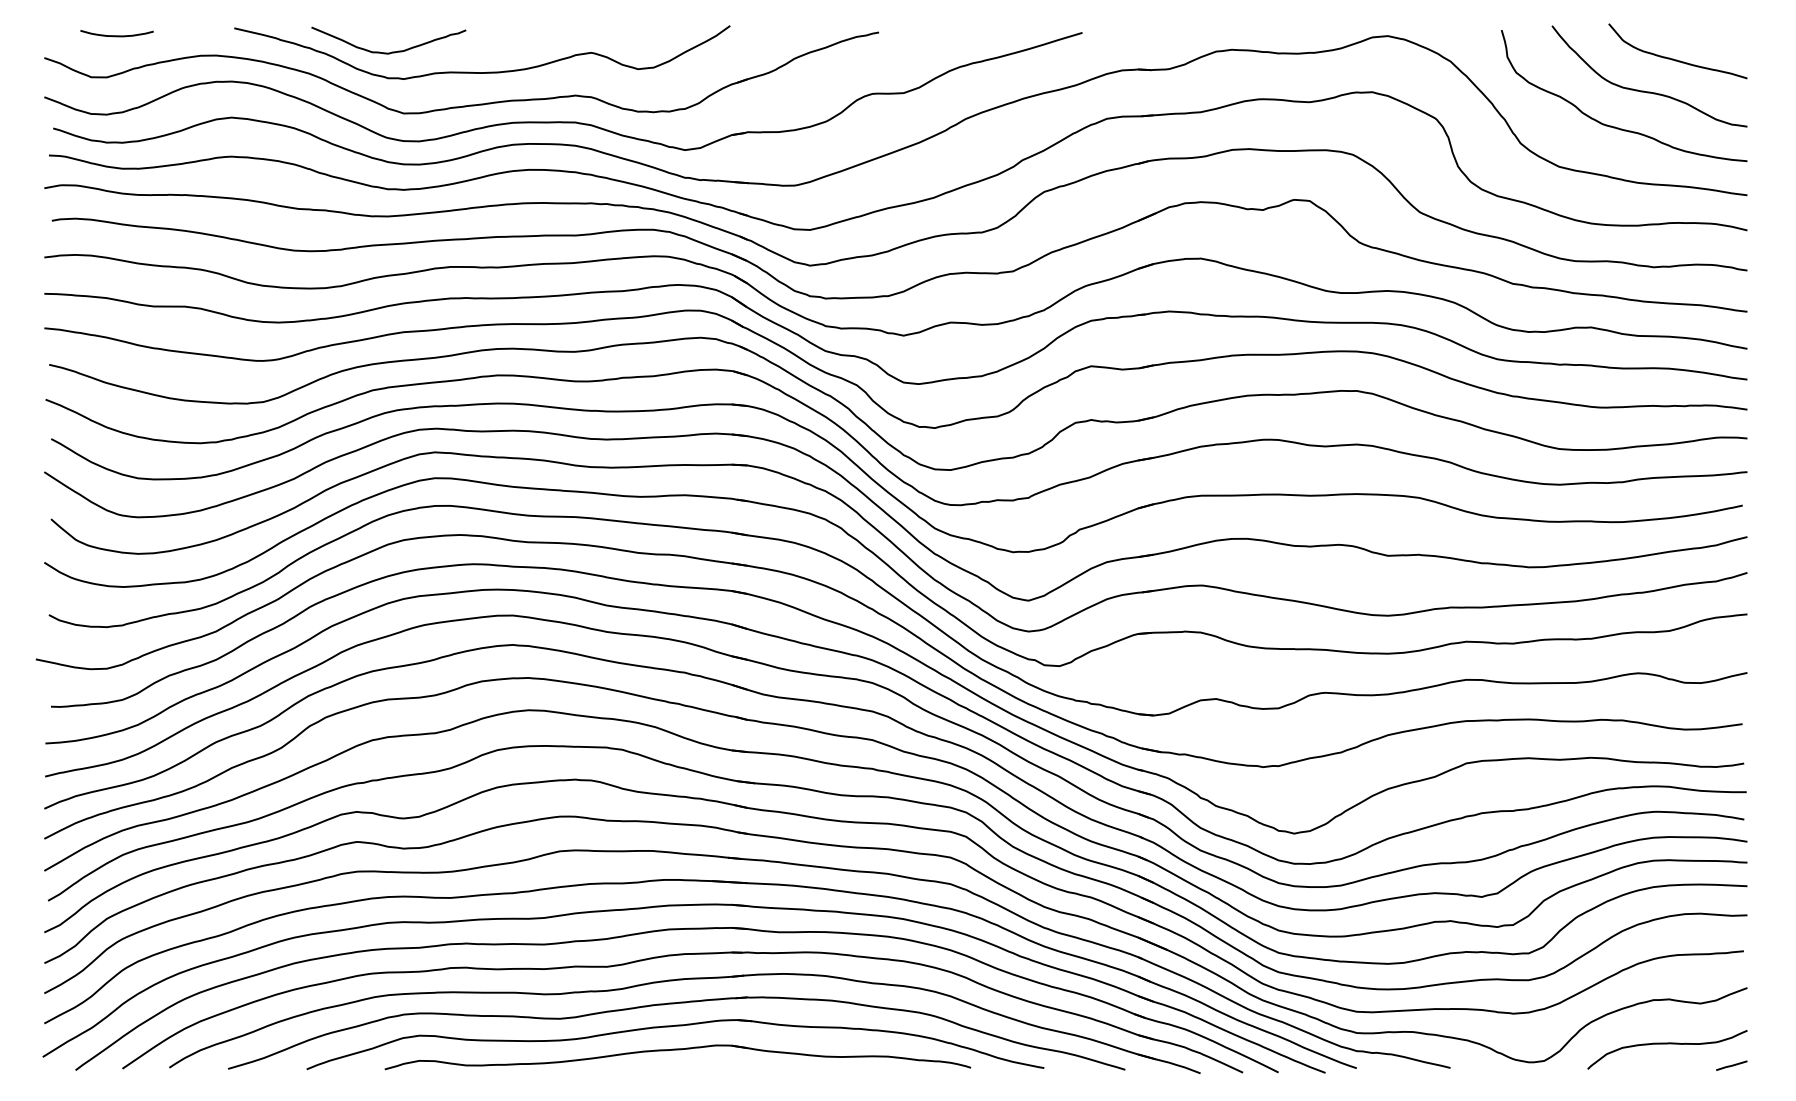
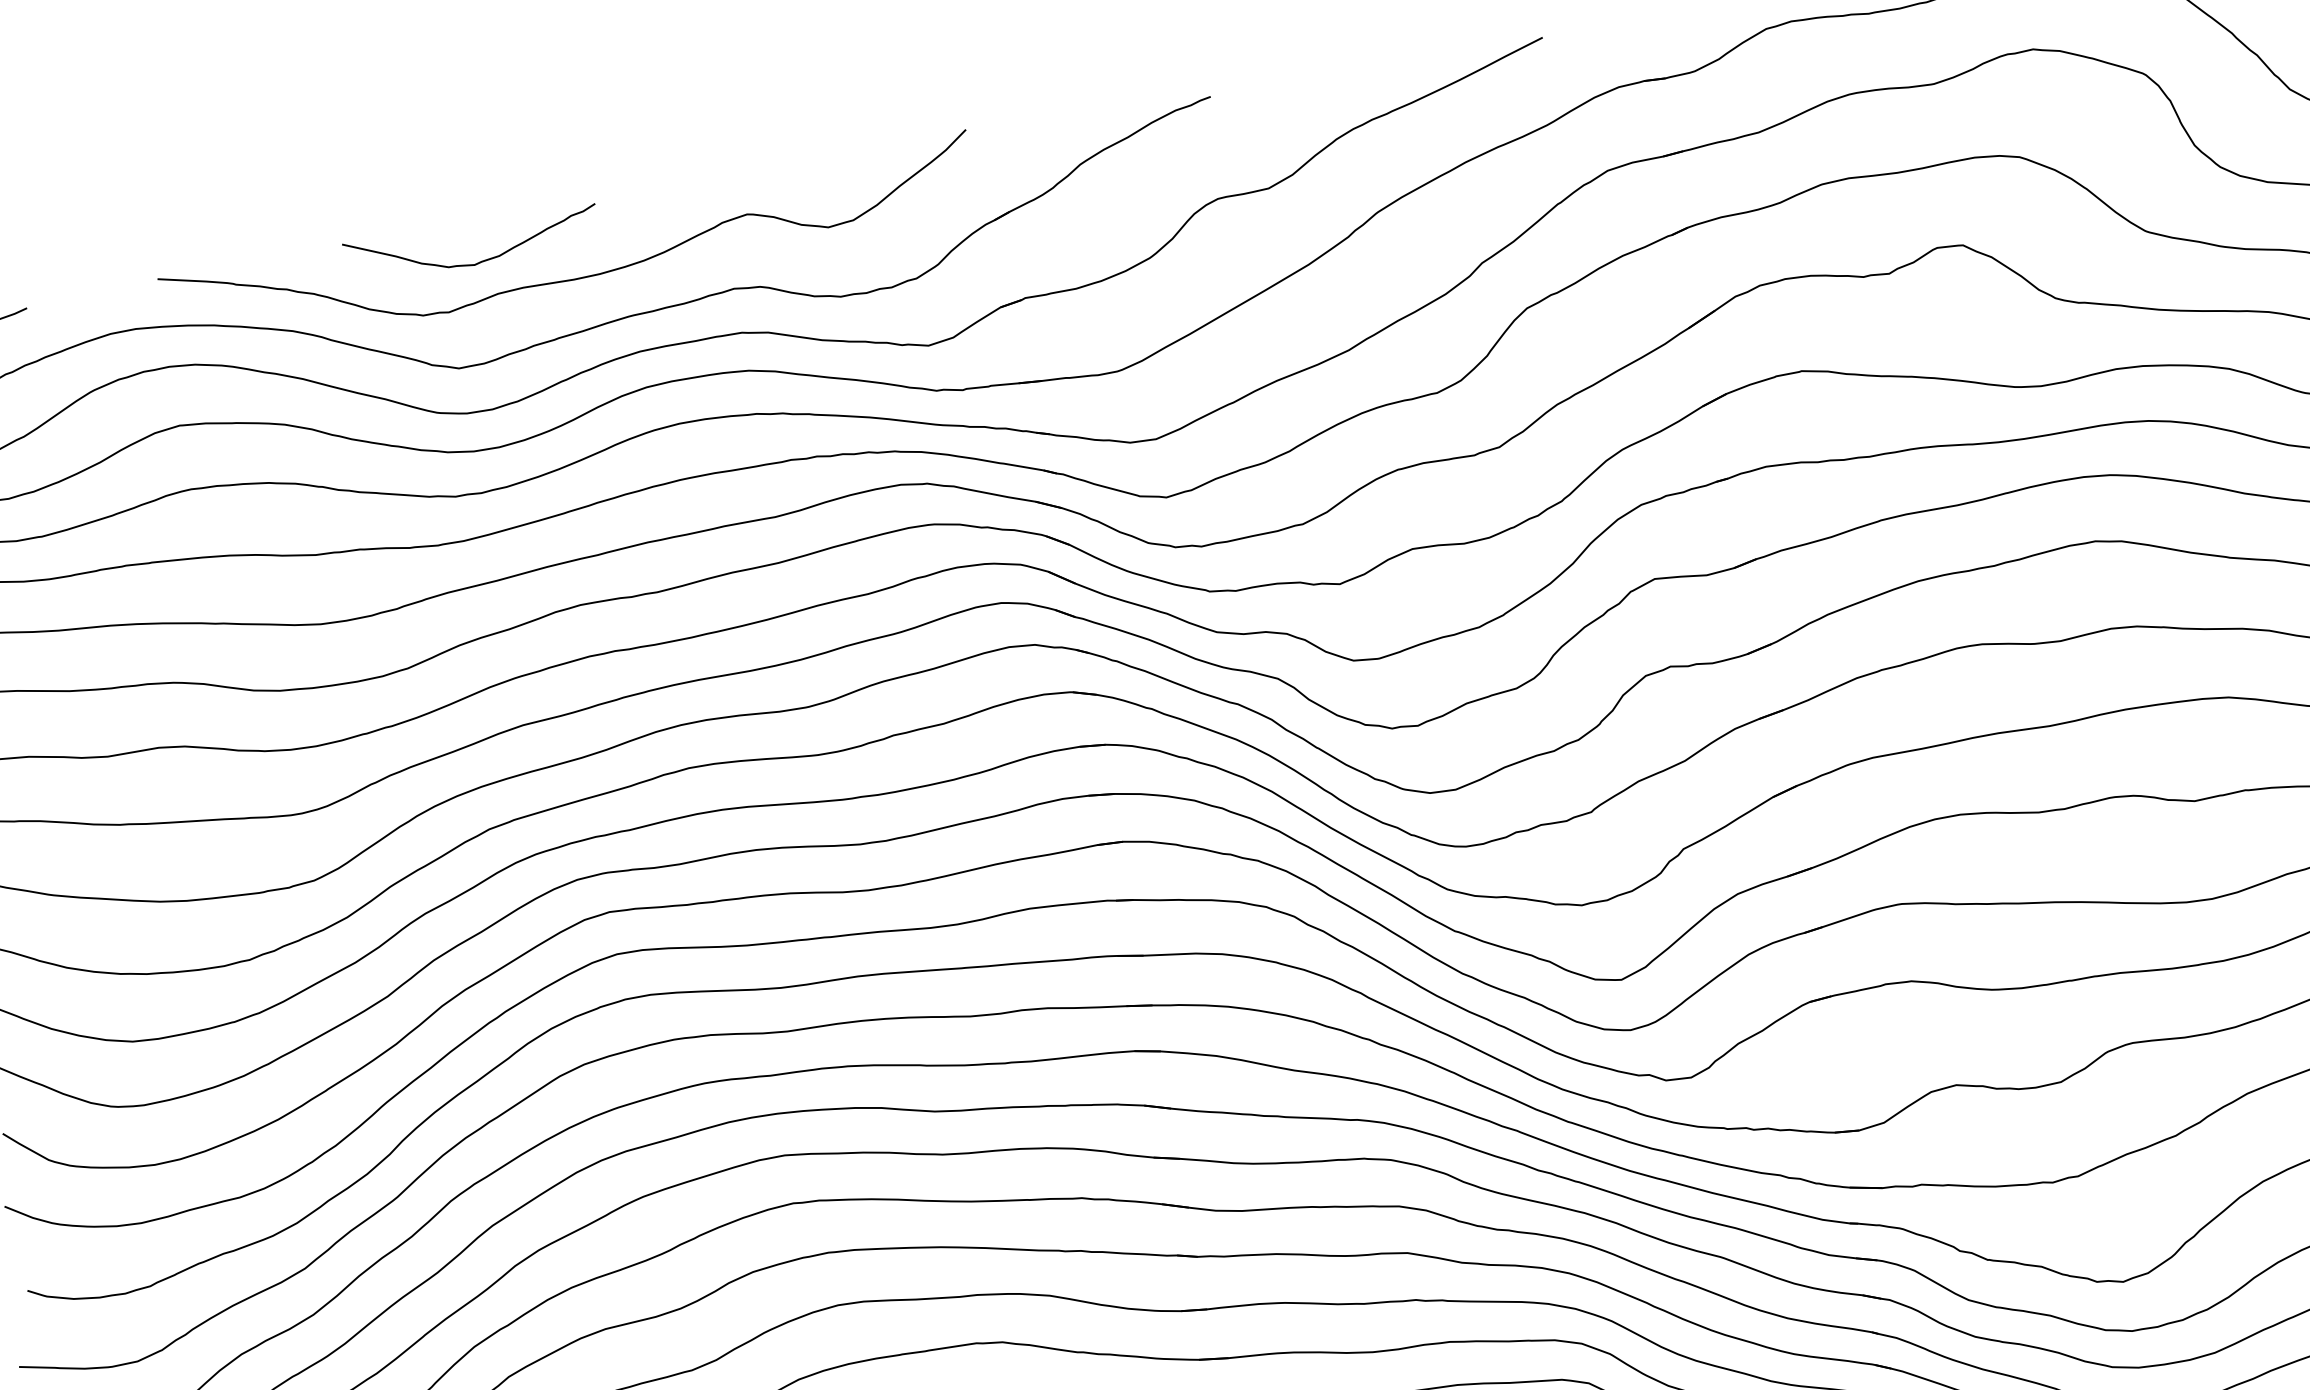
curve: (392, 51) -> (481, 260), moved

